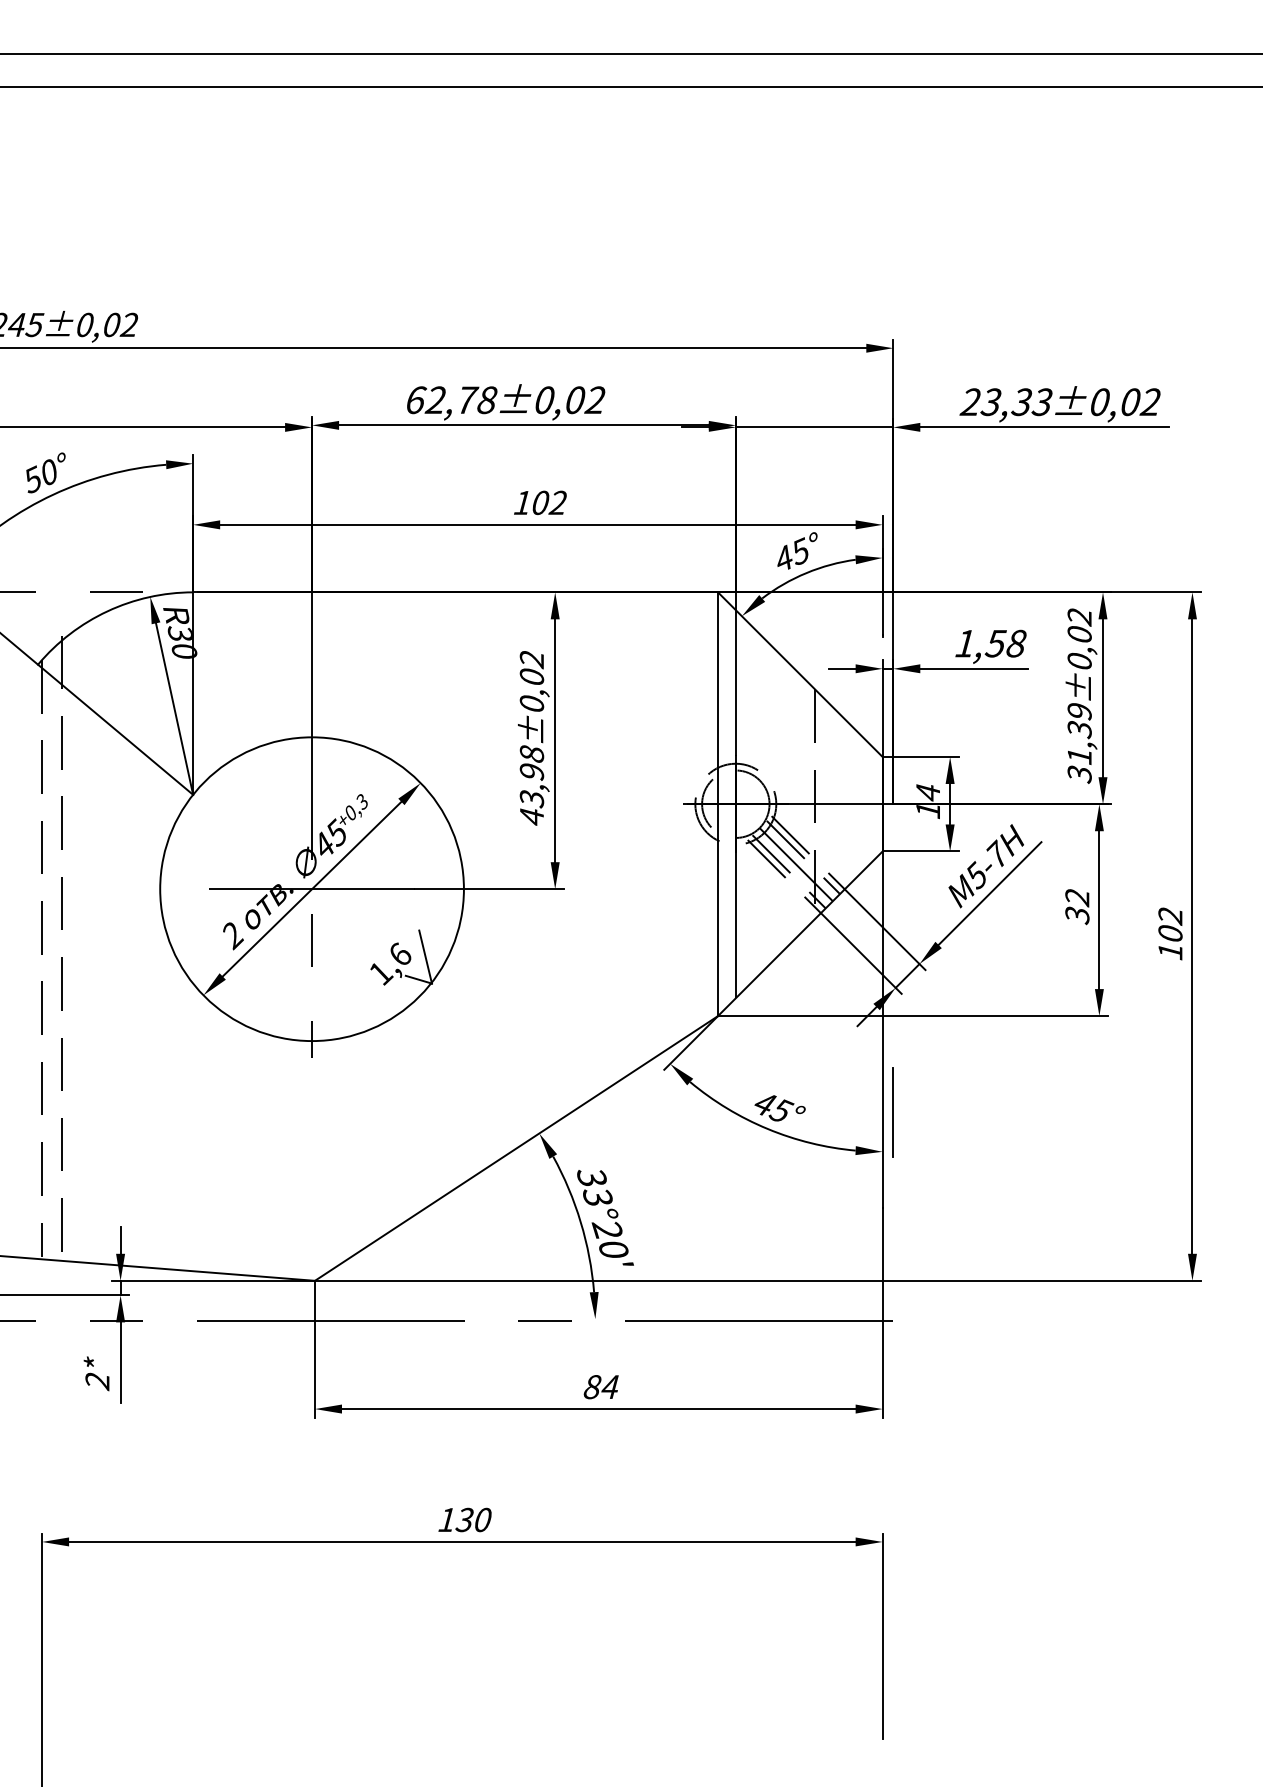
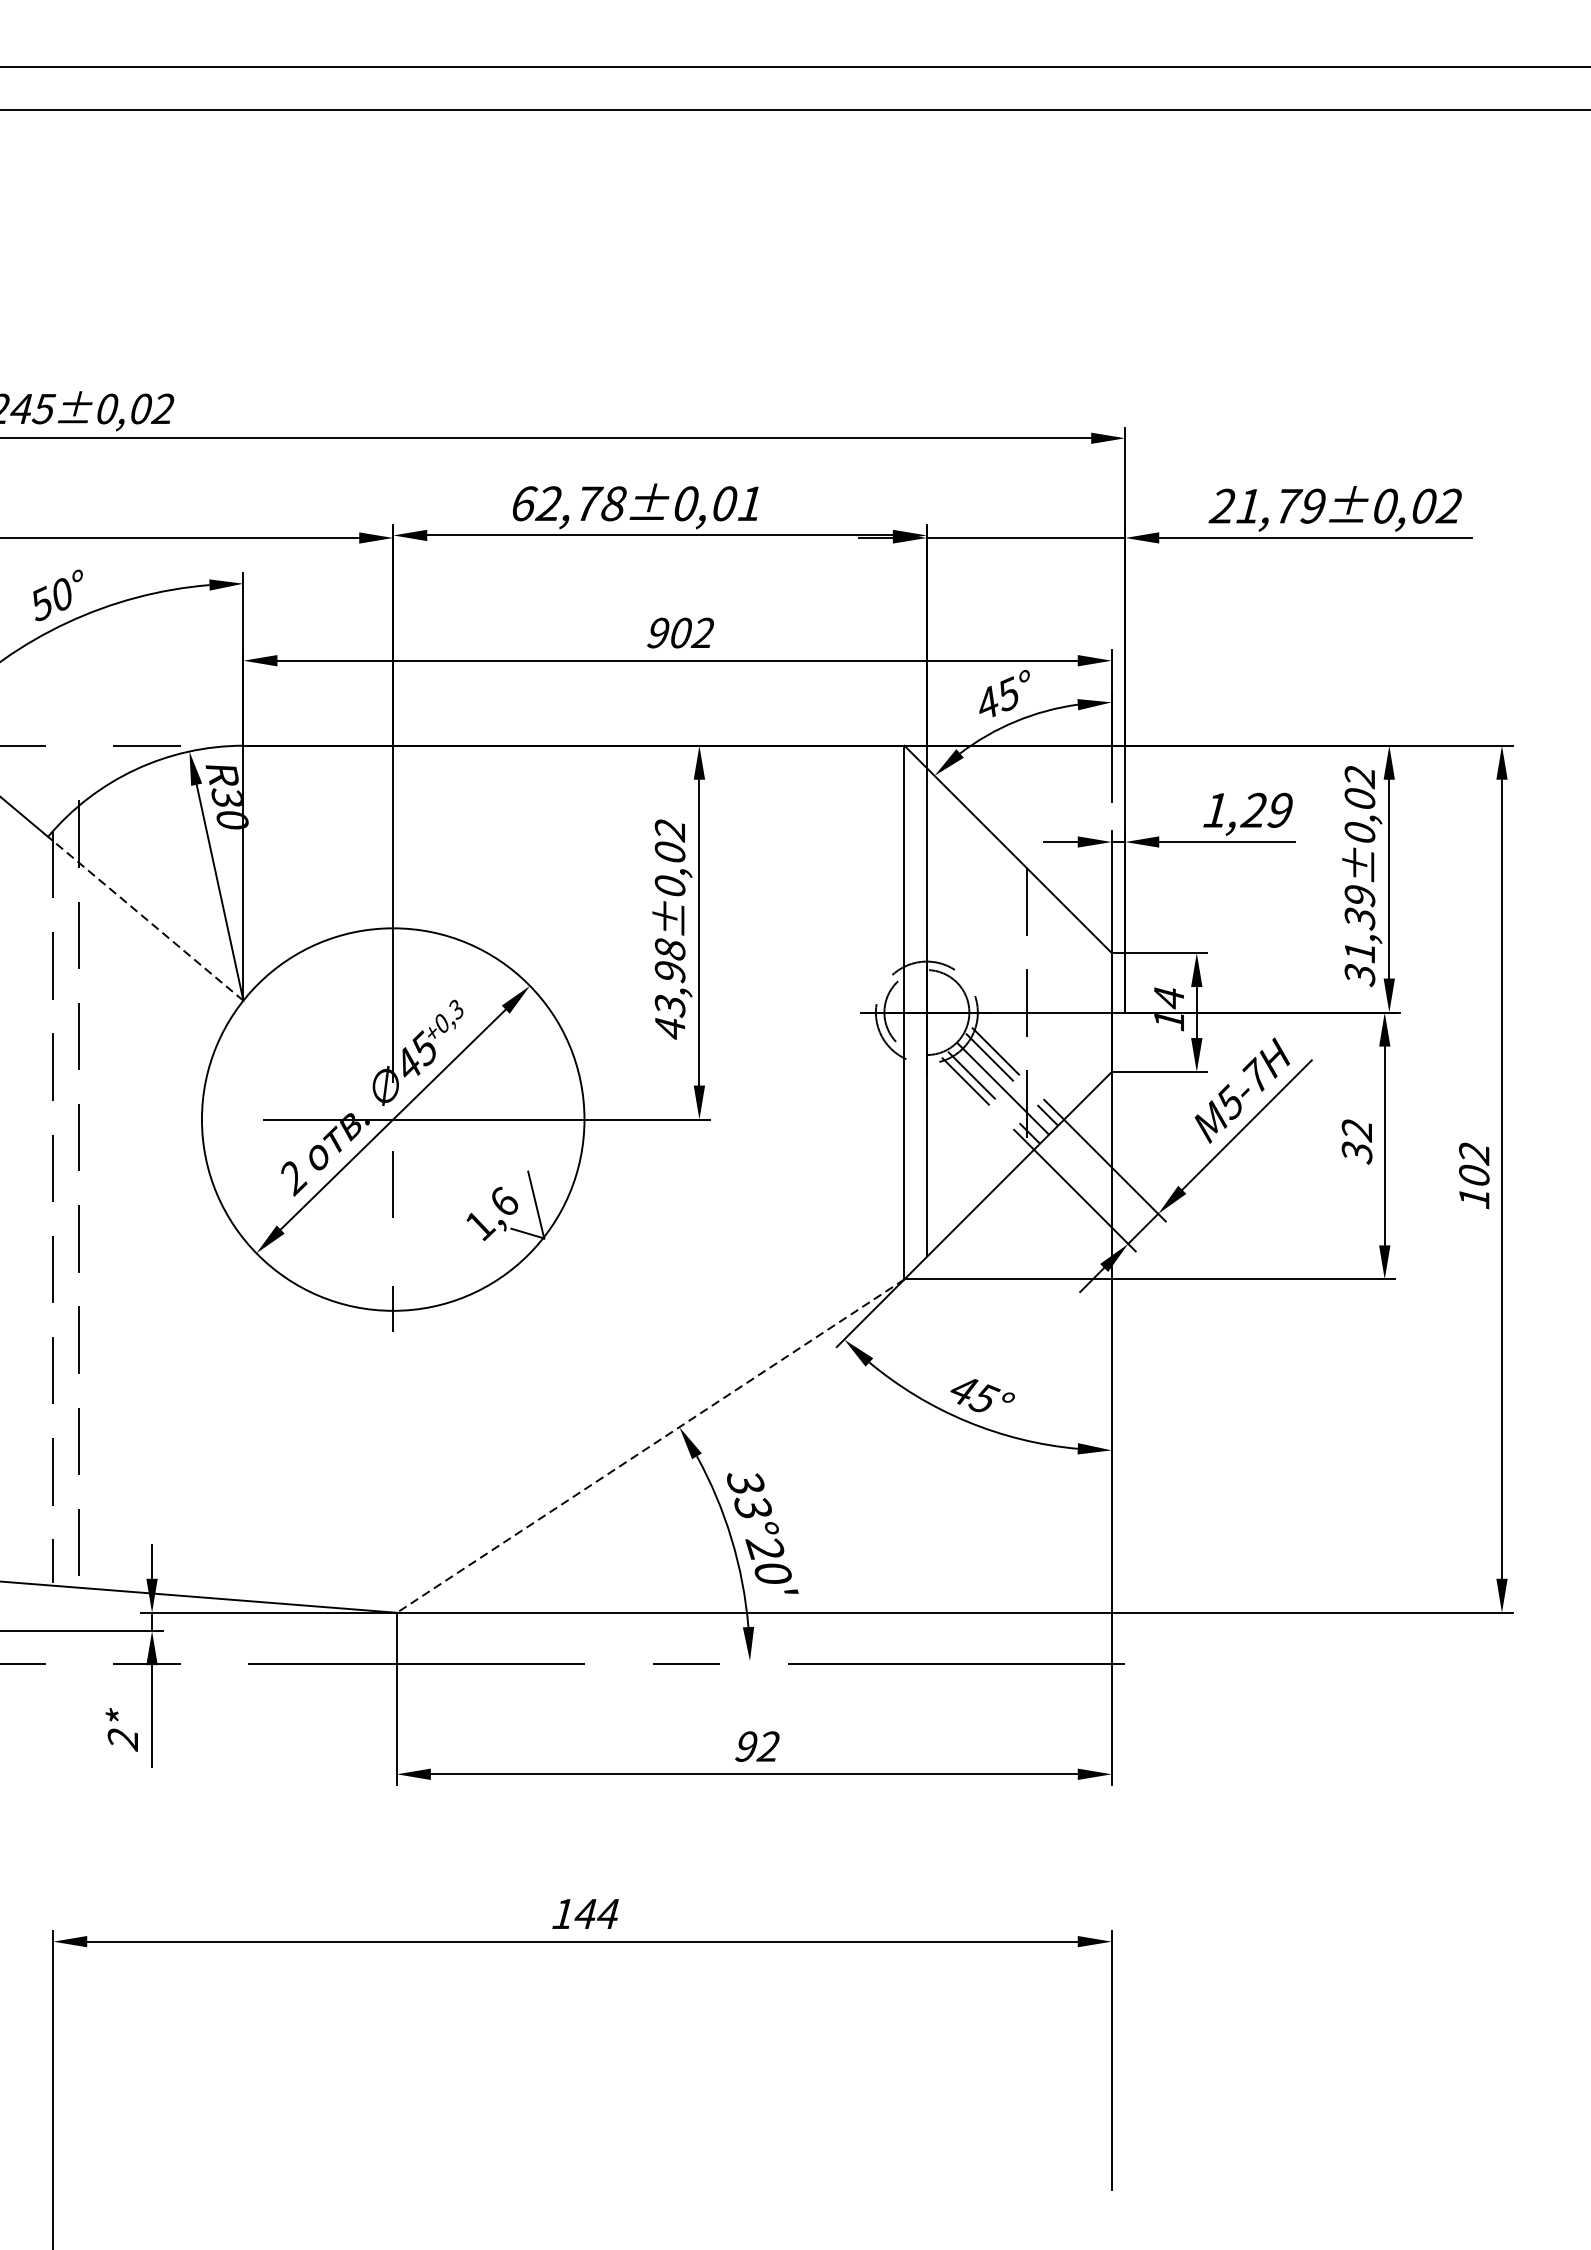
text: (594, 399) -> (748, 502), 62,78±0,02 -> 62,78±0,01
text: (1016, 402) -> (1280, 506), 23,33±0,02 -> 21,79±0,02
text: (522, 502) -> (658, 632), 102 -> 902
text: (1005, 643) -> (1266, 810), 1,58 -> 1,29
line: (115, 729) -> (145, 918), solid -> dashed
line: (892, 1112) -> (1124, 1400), removed
line: (516, 1148) -> (650, 1446), solid -> dashed
text: (600, 1387) -> (756, 1747), 84 -> 92
text: (473, 1519) -> (596, 1913), 130 -> 144

